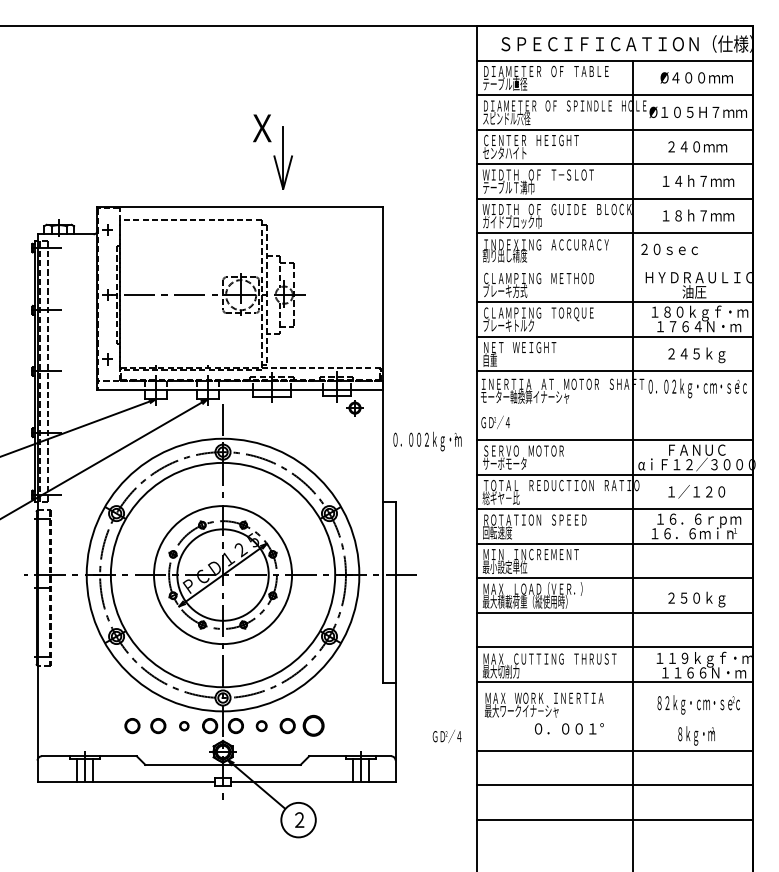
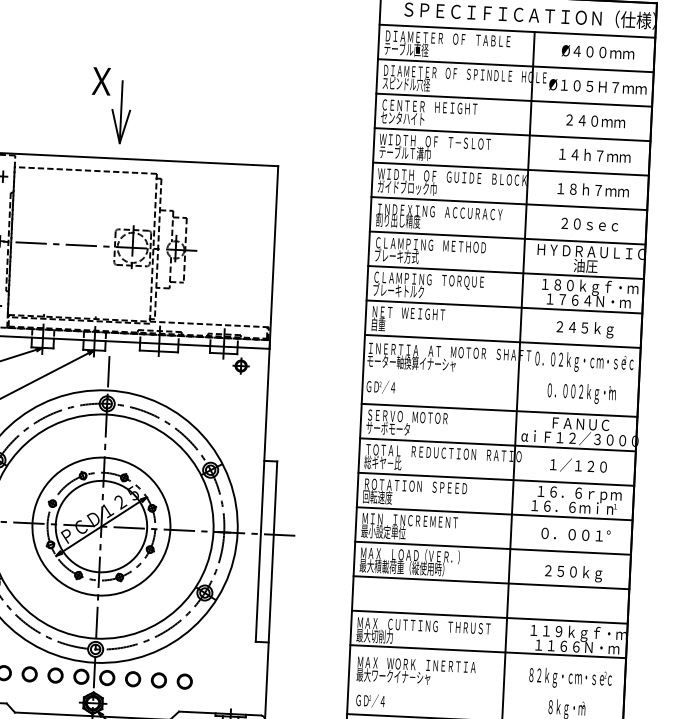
part: (272, 151) -> (110, 105), moved
text: (669, 249) -> (589, 224), moved
line: (615, 267) -> (507, 237), added
text: (427, 441) -> (581, 393), moved
circle: (184, 726) -> (55, 676), size x1.67
circle: (261, 726) -> (132, 679), size x1.43
circle: (313, 726) -> (184, 682), size x0.71
text: (569, 728) -> (576, 534), moved
text: (446, 736) -> (370, 700), moved

